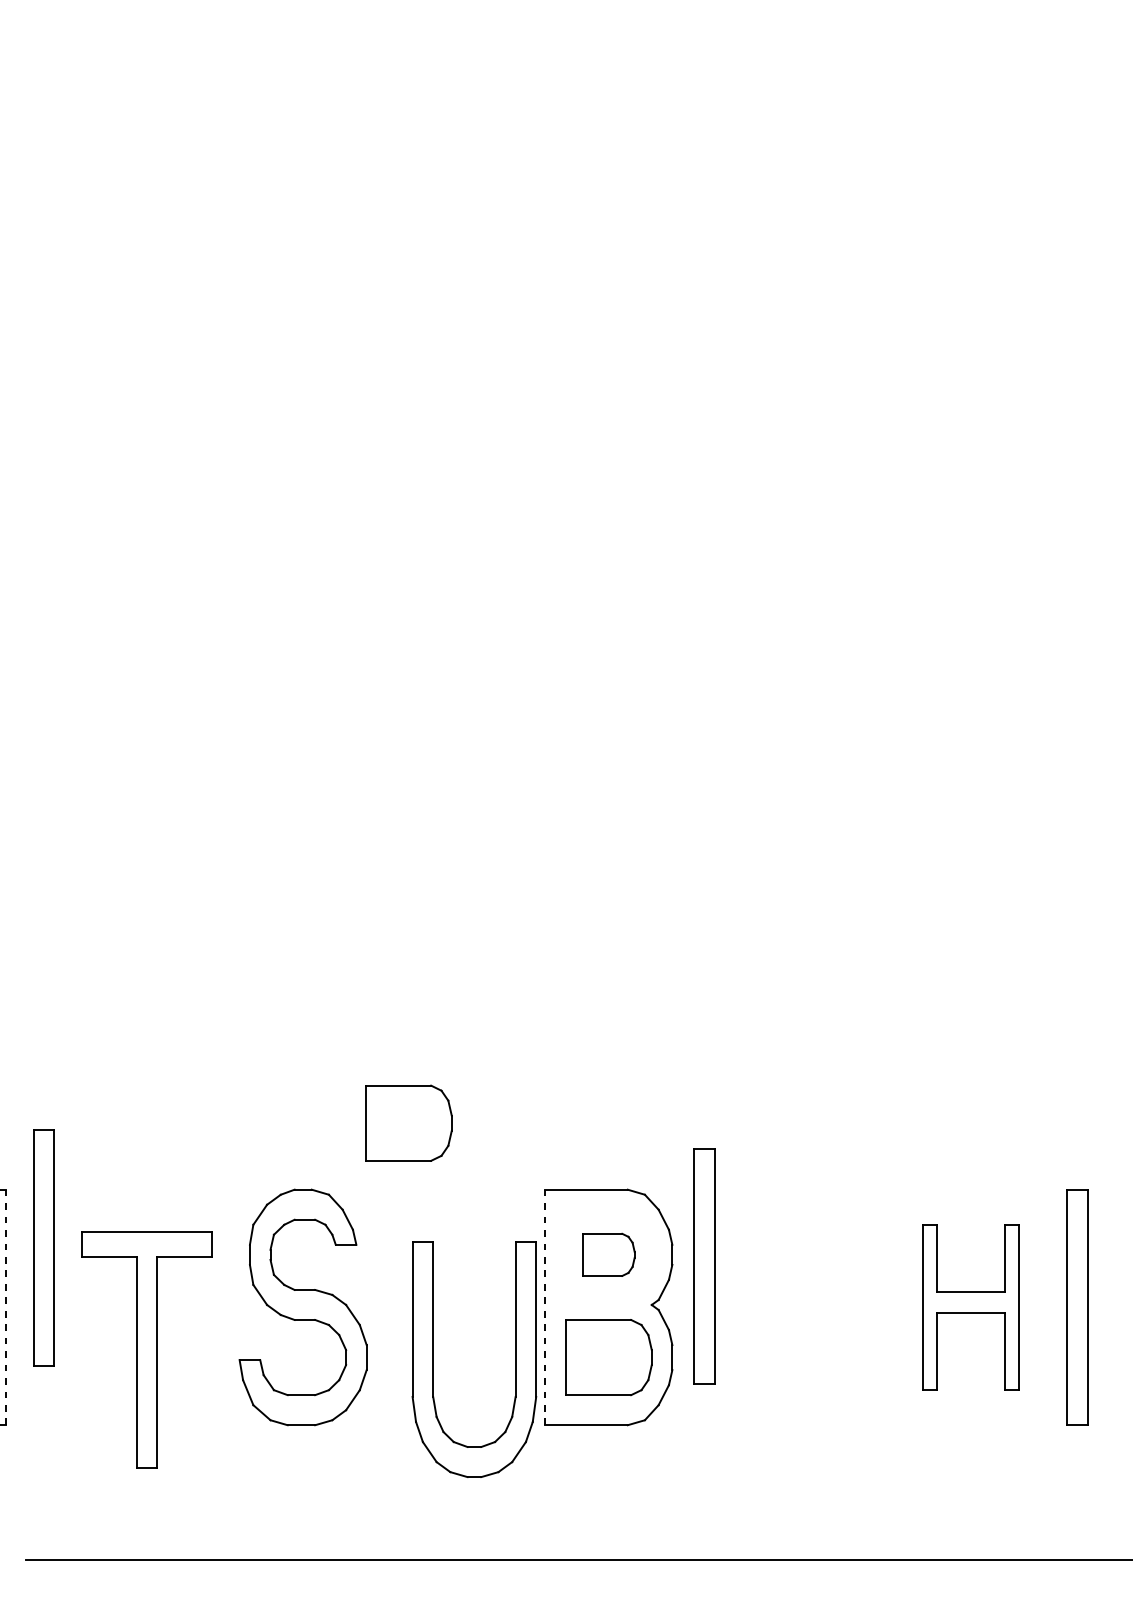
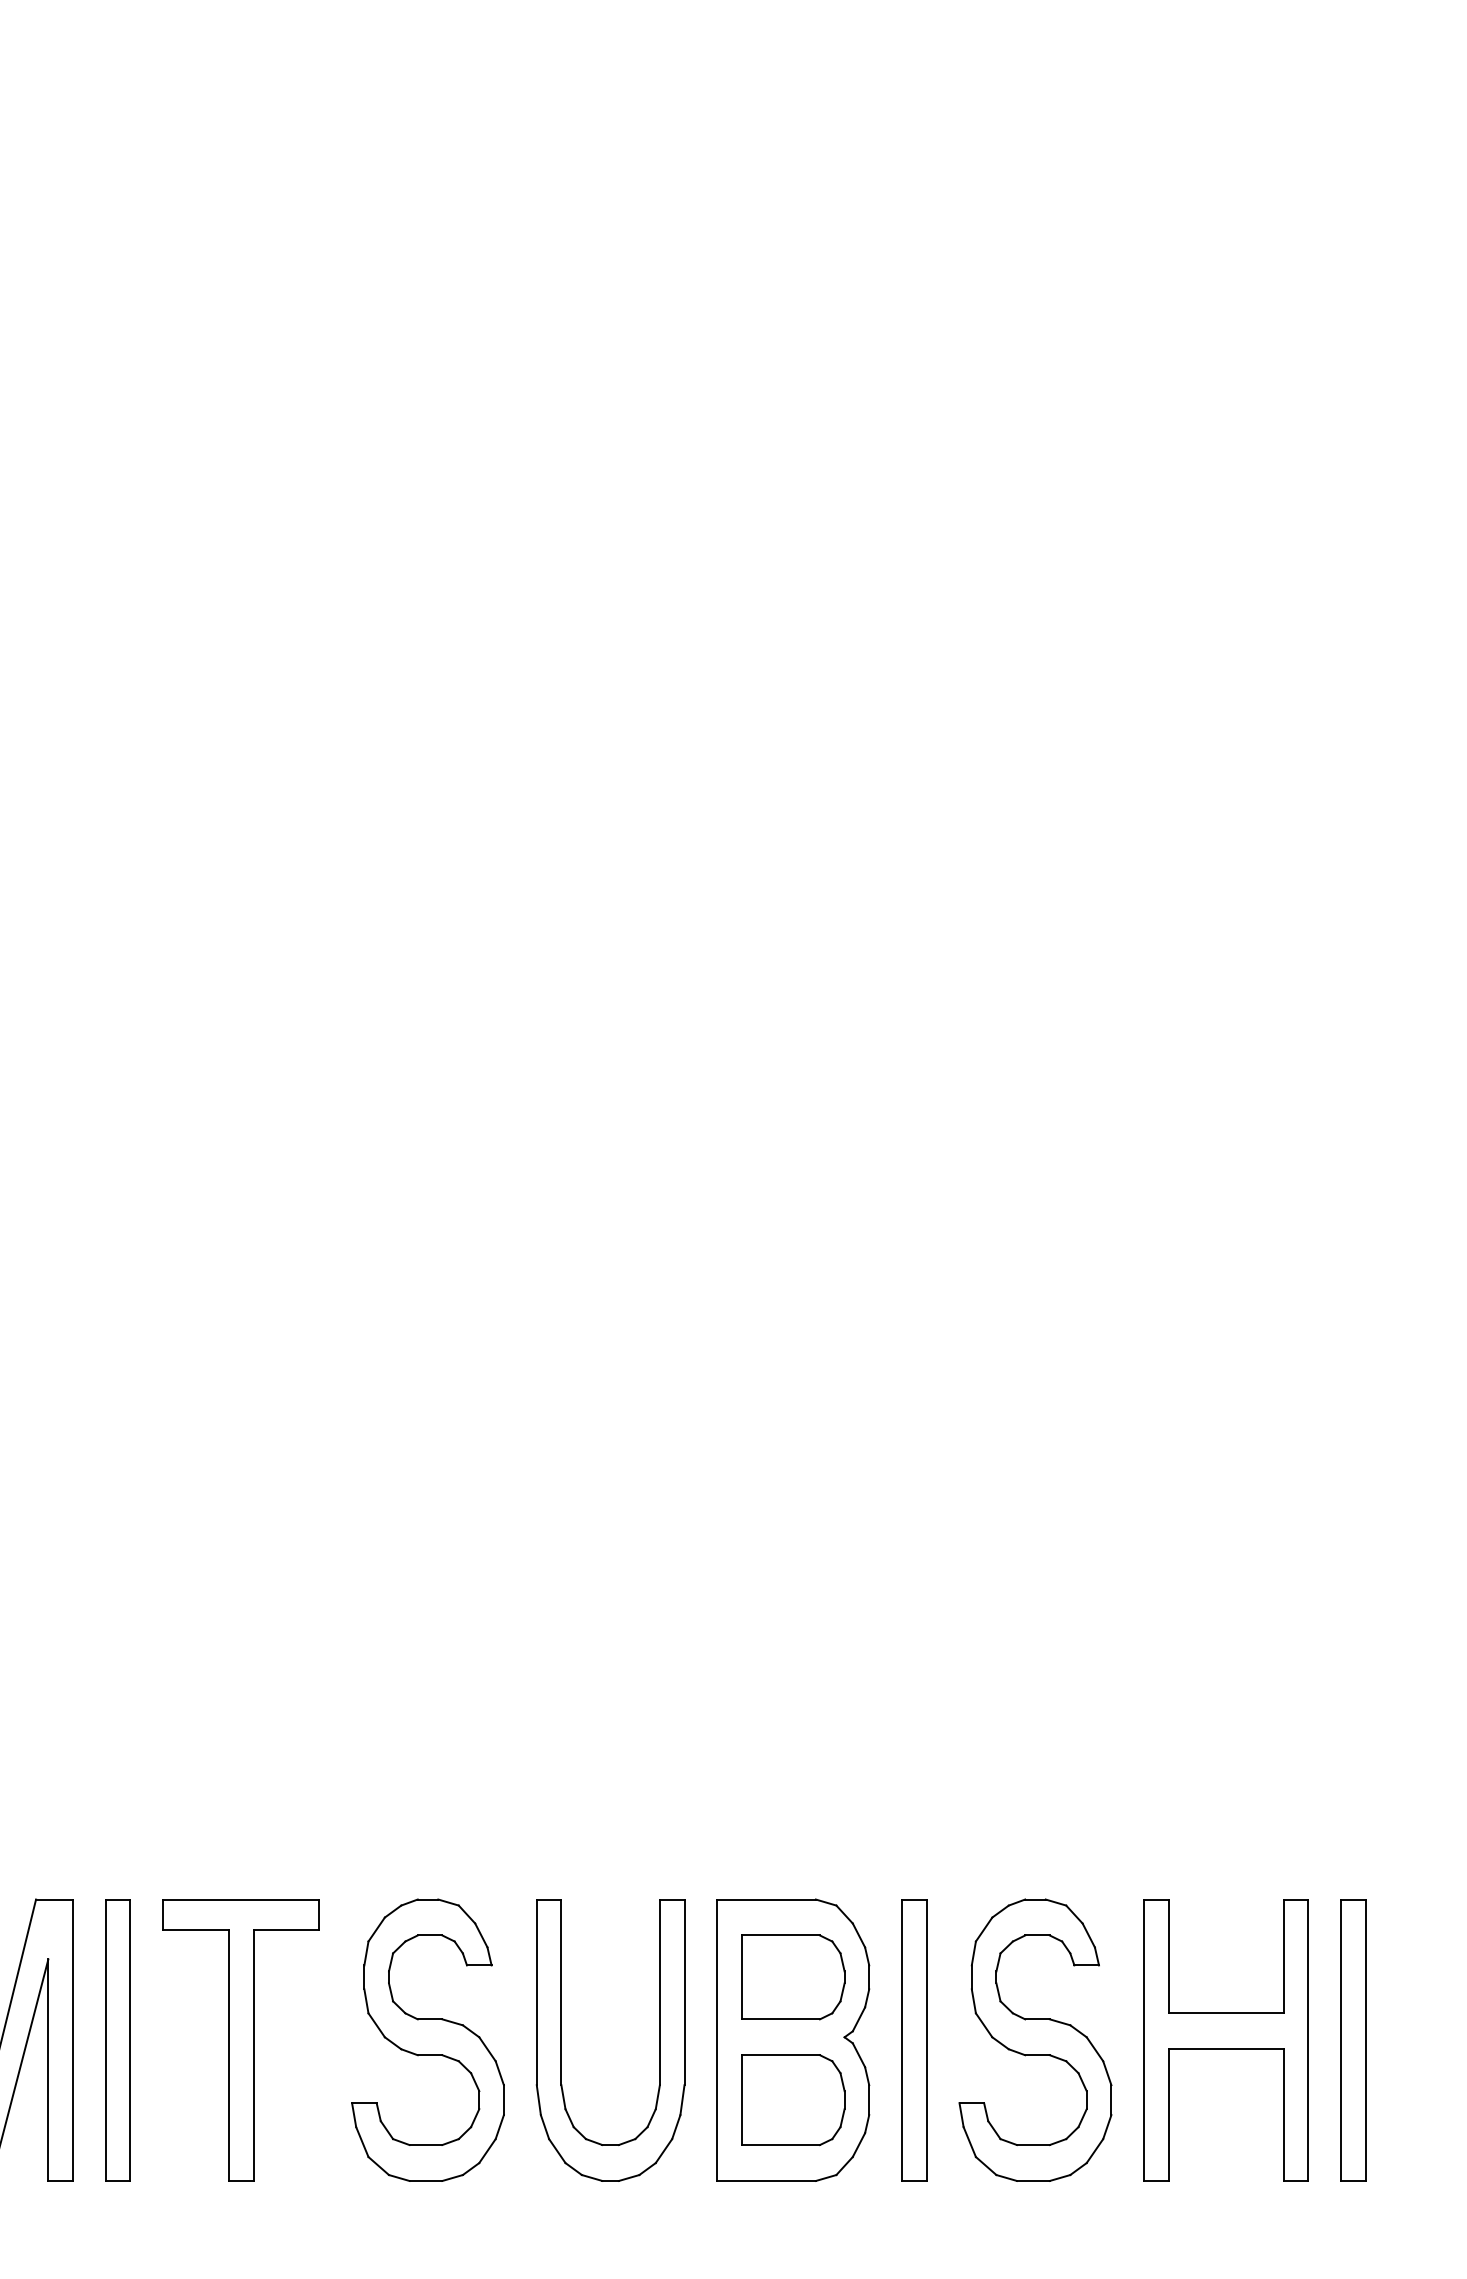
part: (409, 1123) -> (554, 1820), removed
part: (43, 1248) -> (117, 2040), moved
part: (609, 1254) -> (793, 1977), size x1.67
part: (704, 1266) -> (914, 2040), moved
part: (811, 1306) -> (1035, 2039), added
line: (5, 1307) -> (72, 2040), dashed -> solid
line: (545, 1307) -> (717, 2040), dashed -> solid
part: (970, 1307) -> (1225, 2040), size x1.43
part: (146, 1350) -> (240, 2040), moved
part: (433, 1359) -> (561, 2040), moved

